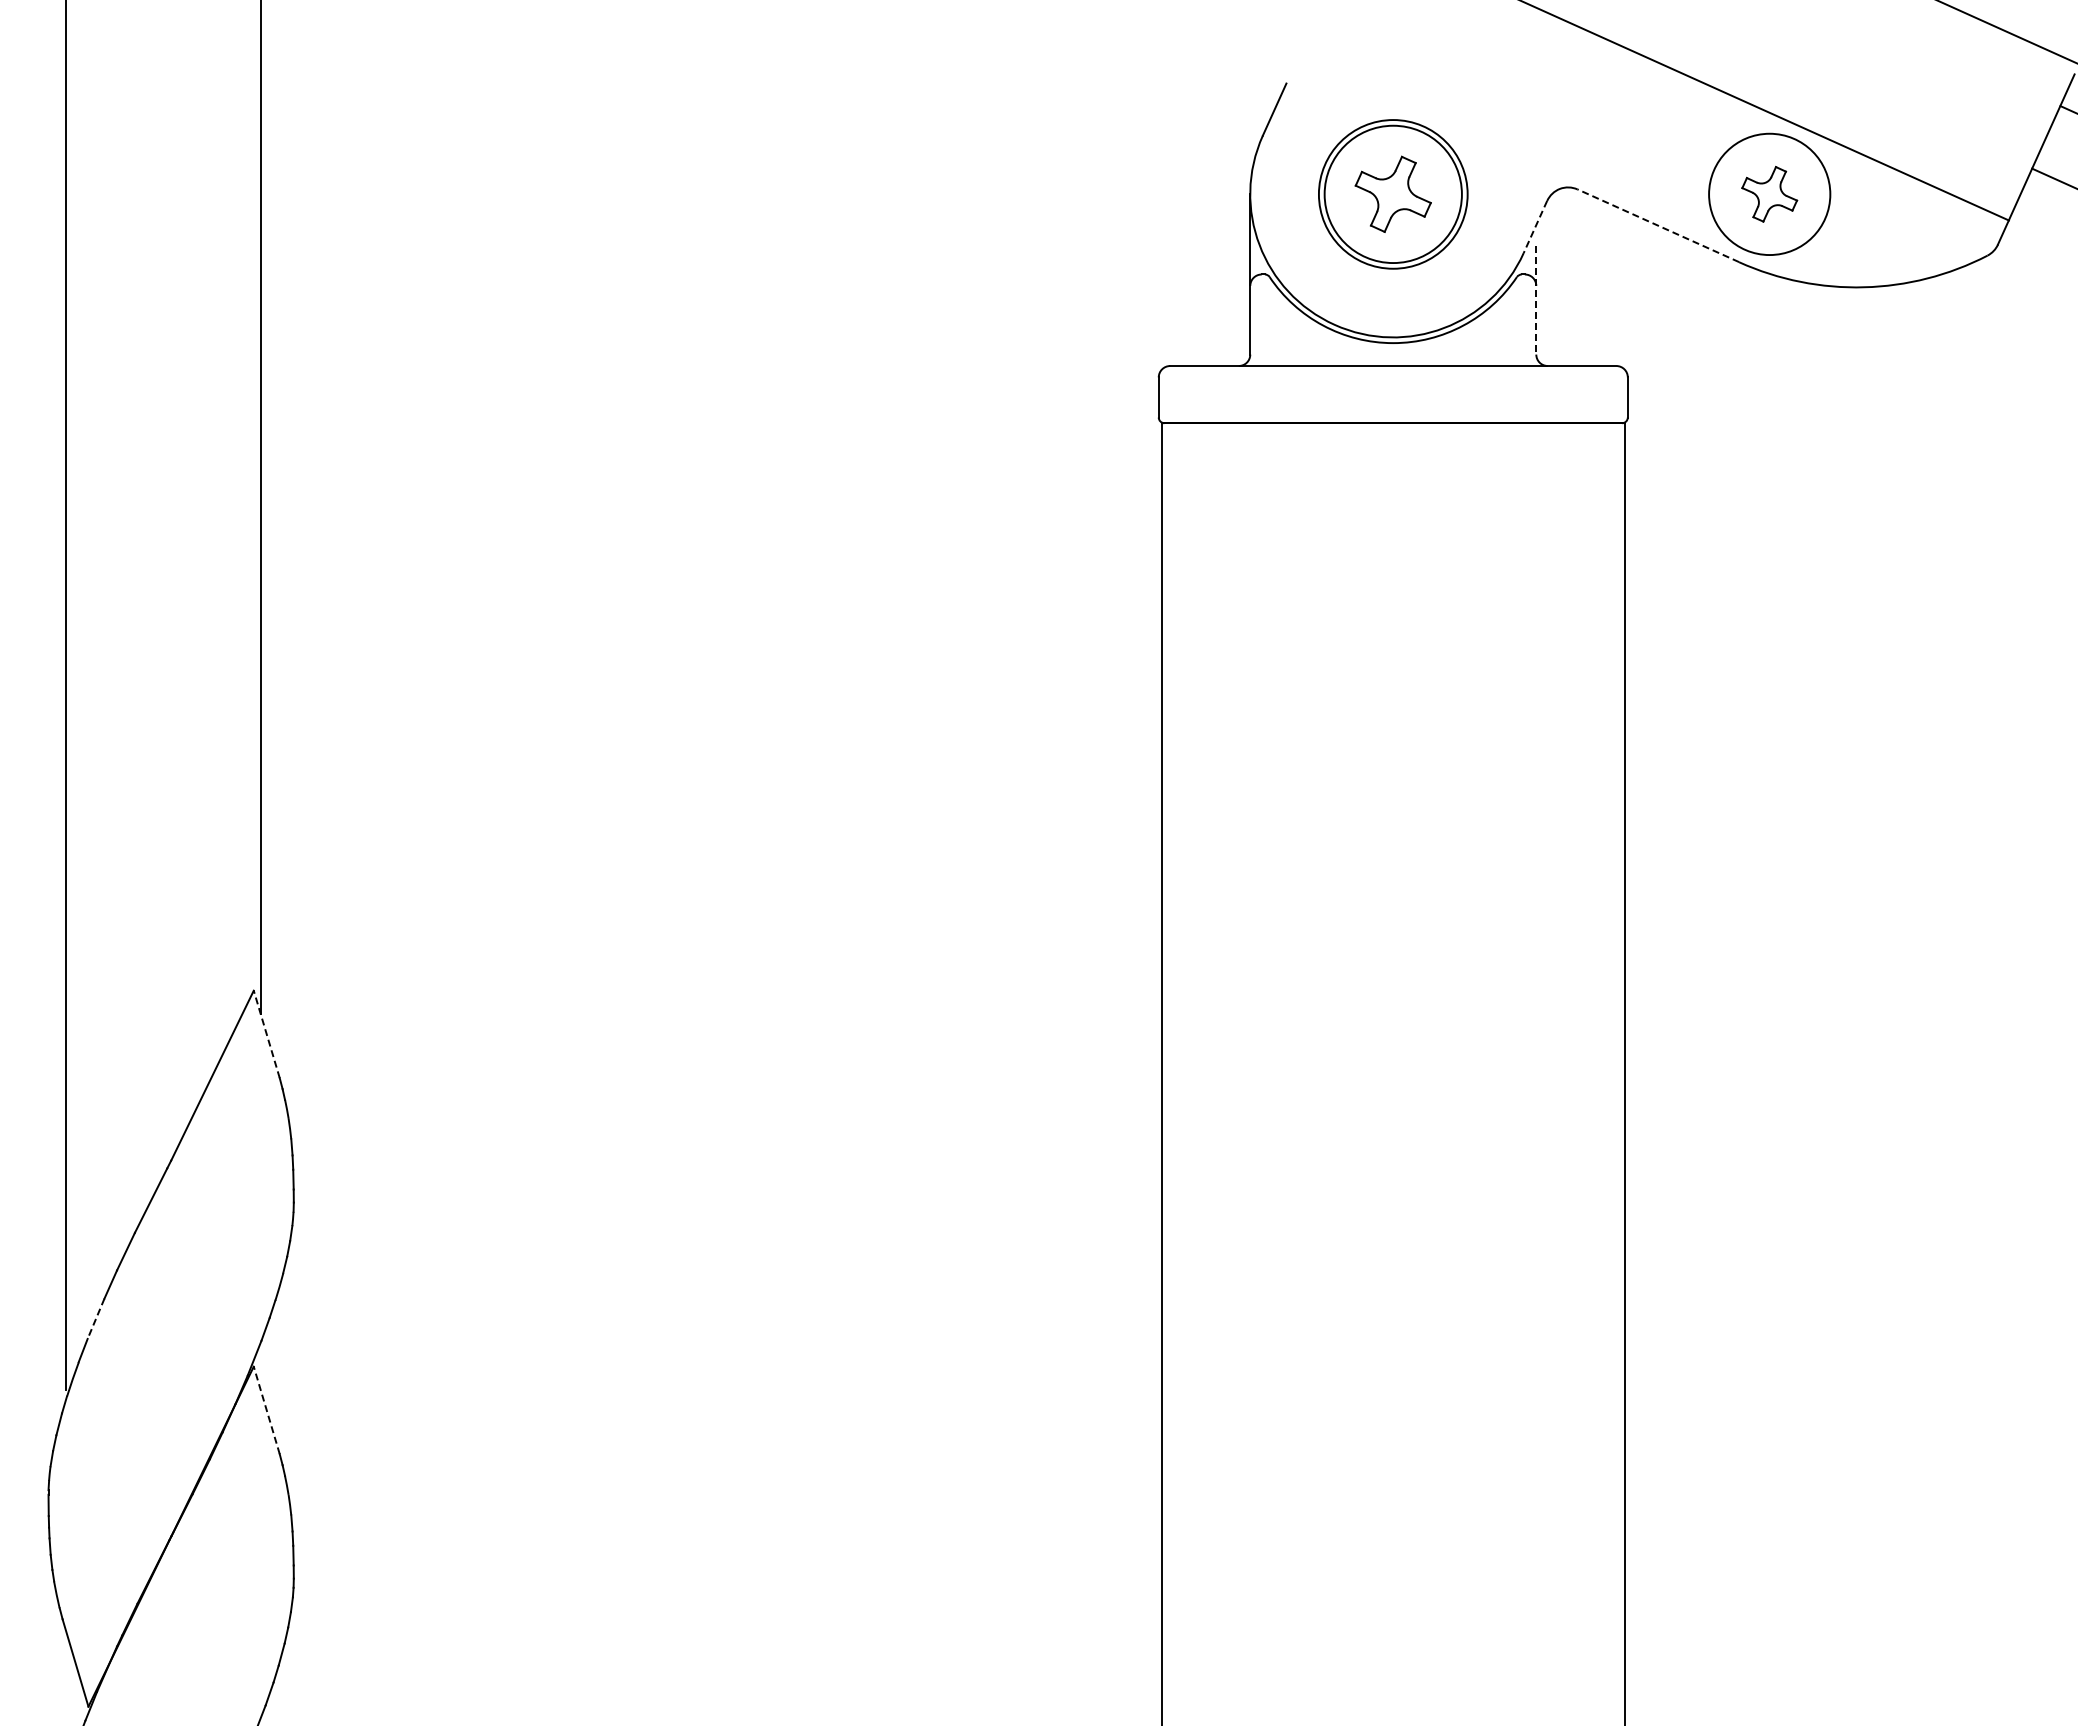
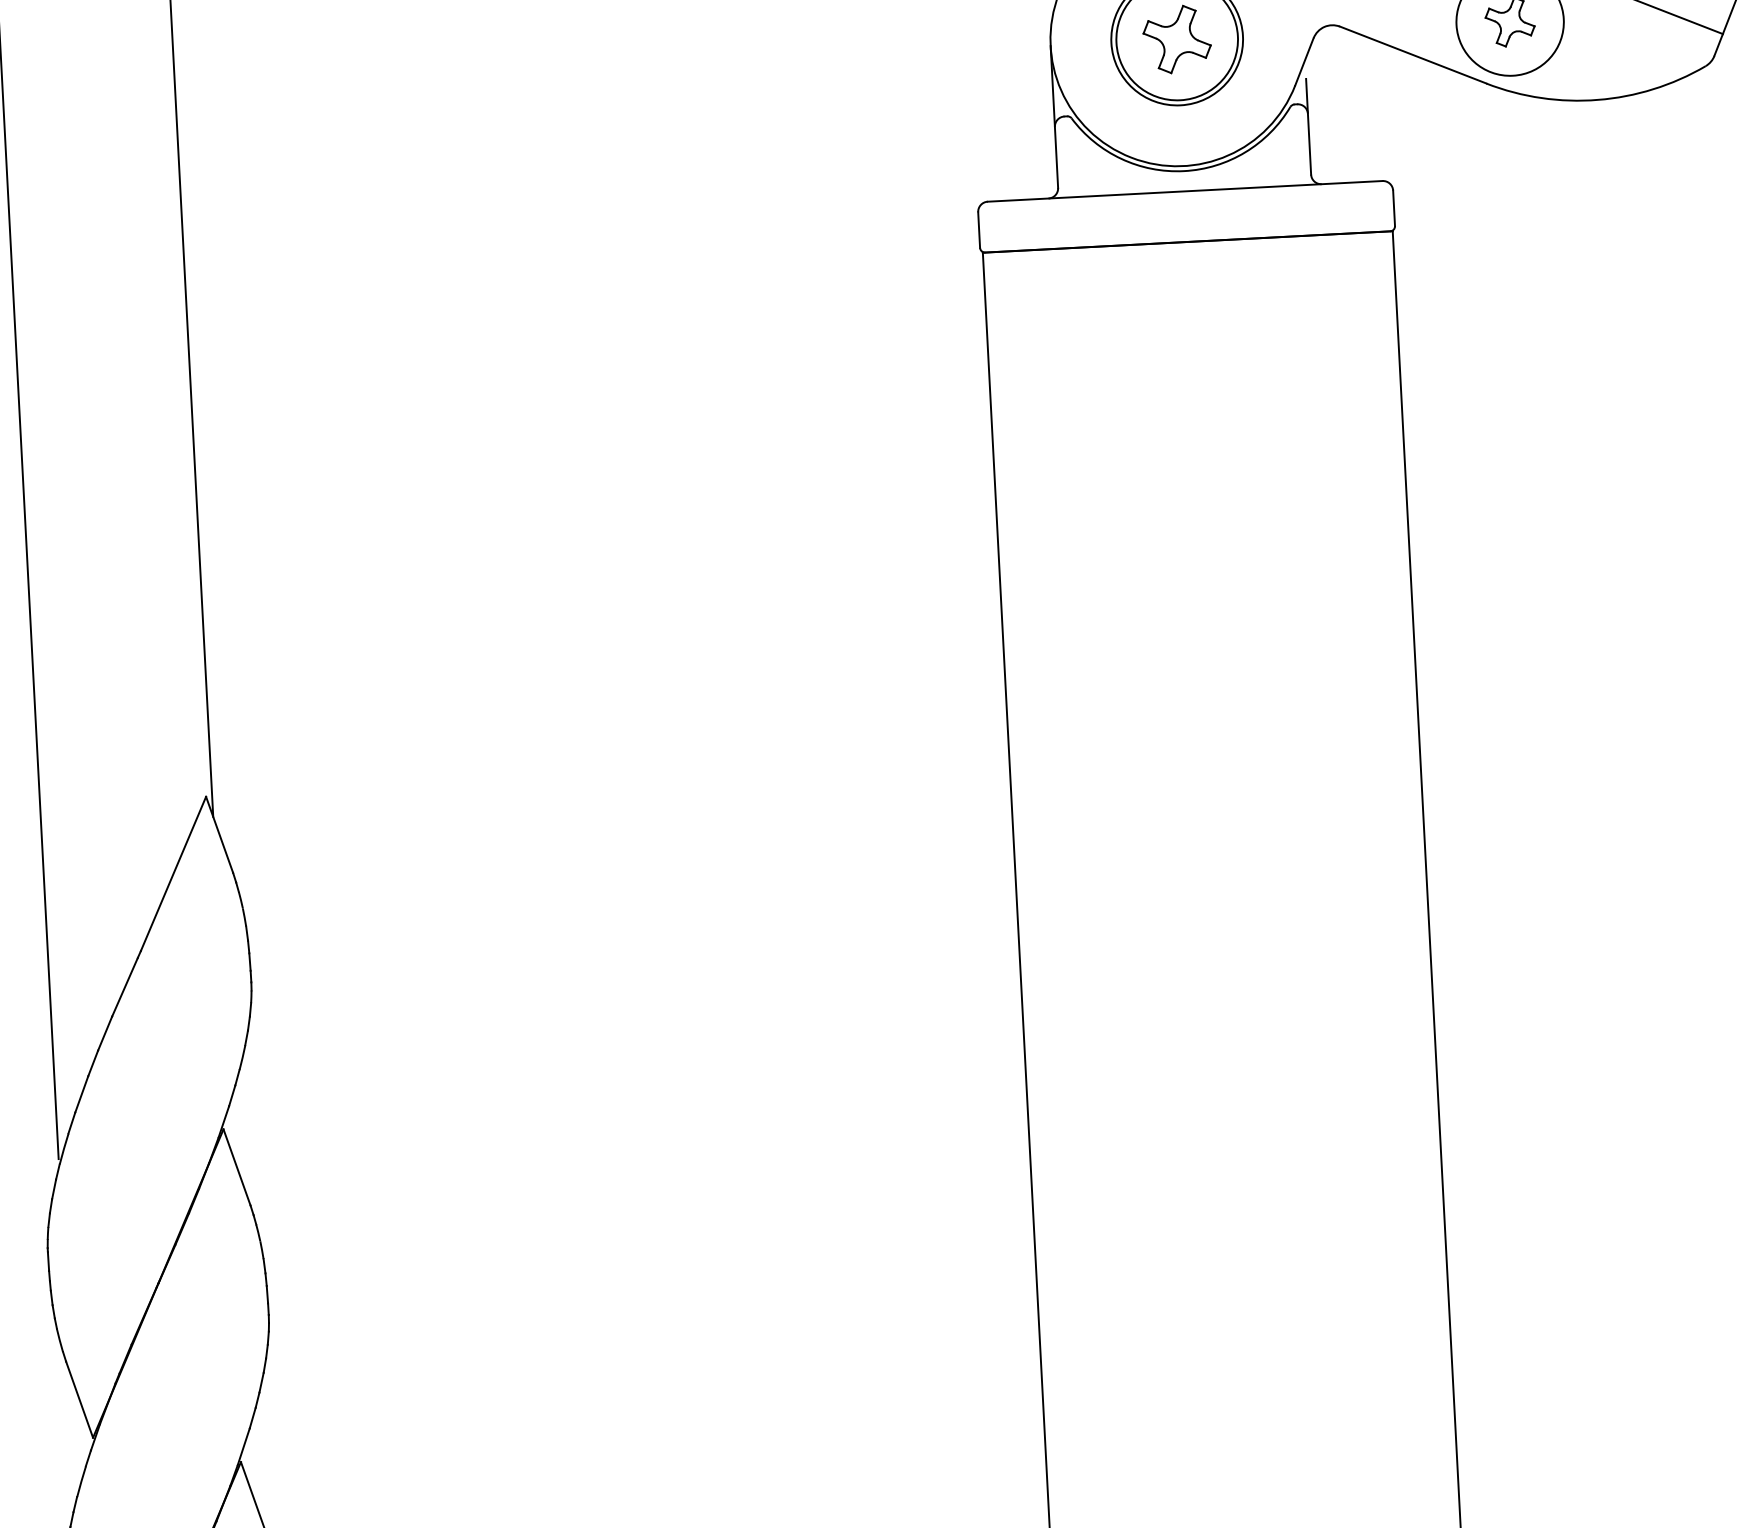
line: (1658, 225) -> (1413, 54), dashed -> solid
line: (1535, 227) -> (1304, 62), dashed -> solid
line: (1536, 301) -> (1308, 127), dashed -> solid
line: (266, 1034) -> (219, 834), dashed -> solid
line: (96, 1318) -> (82, 1094), dashed -> solid
line: (266, 1410) -> (236, 1167), dashed -> solid

